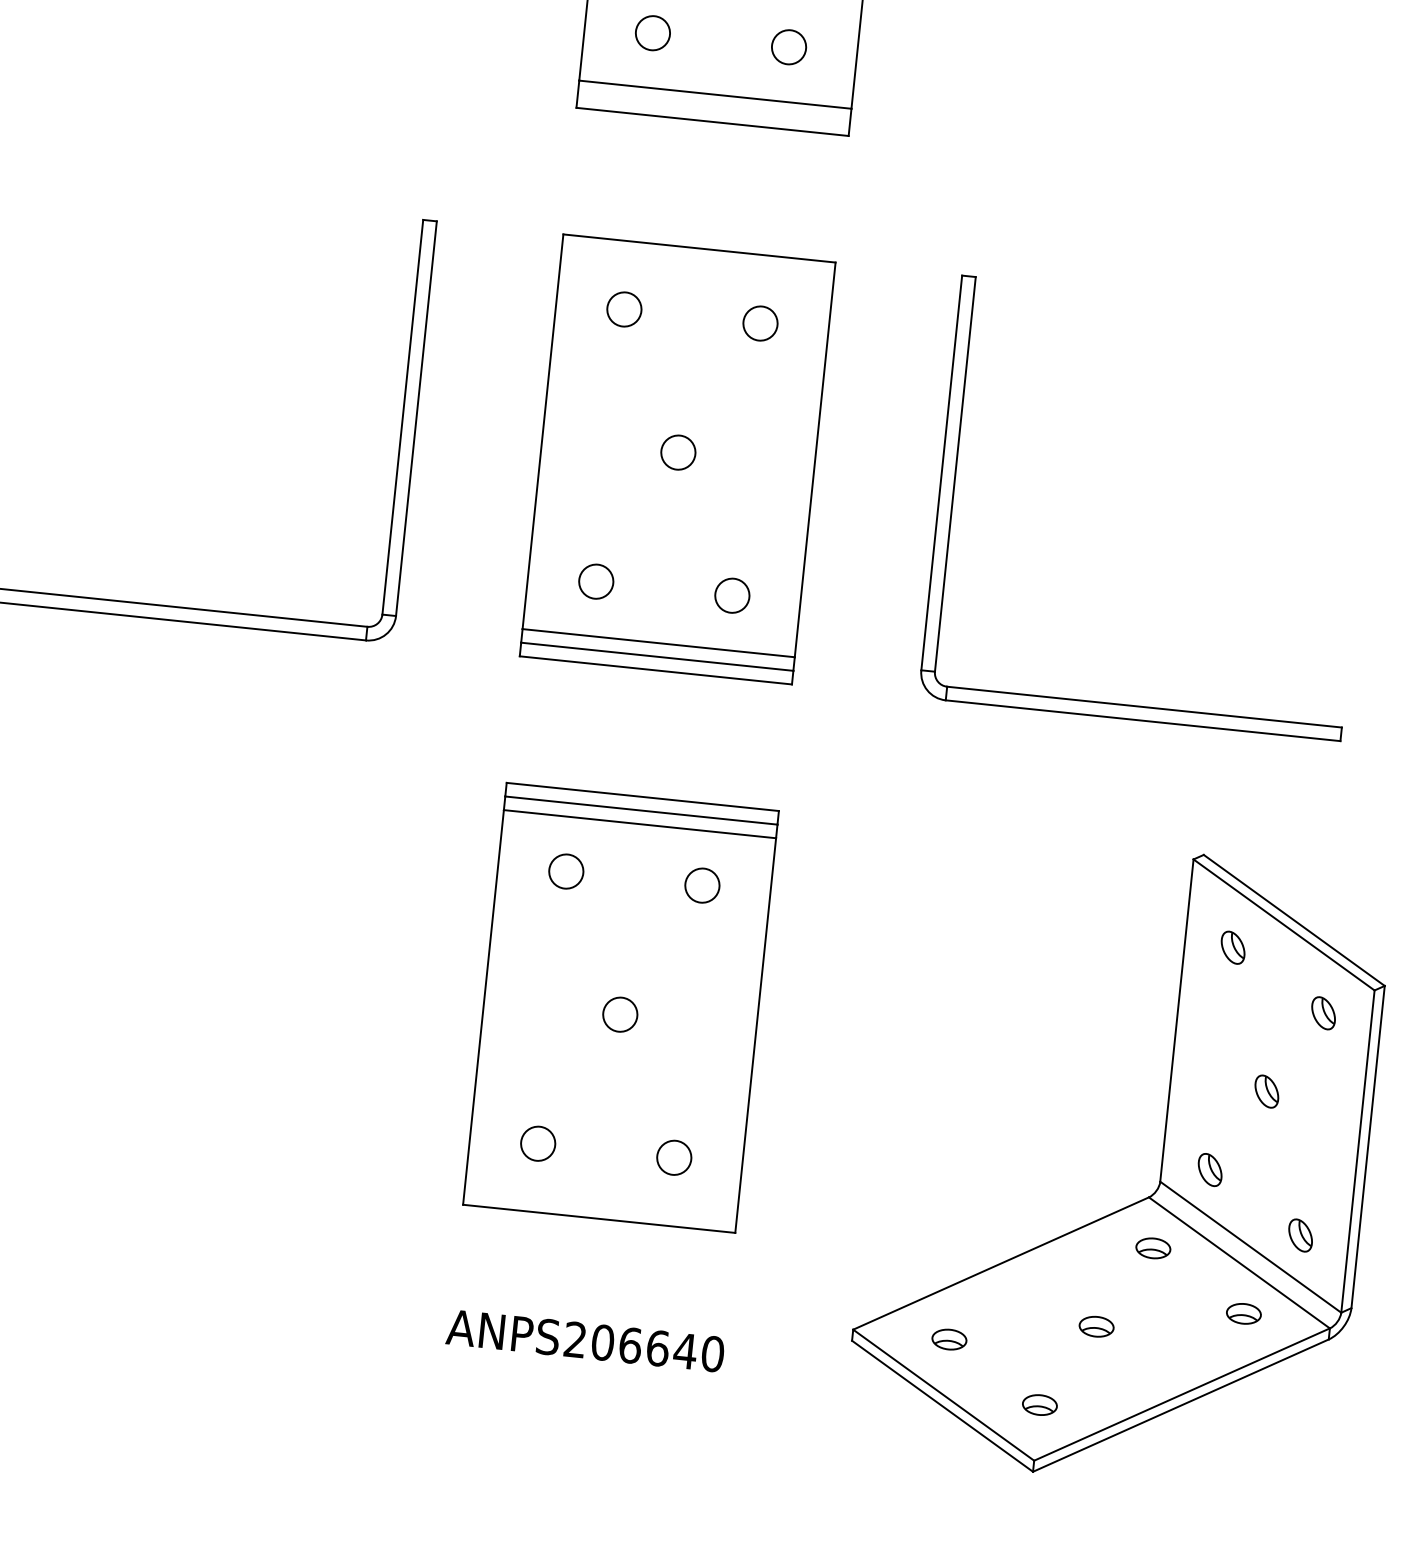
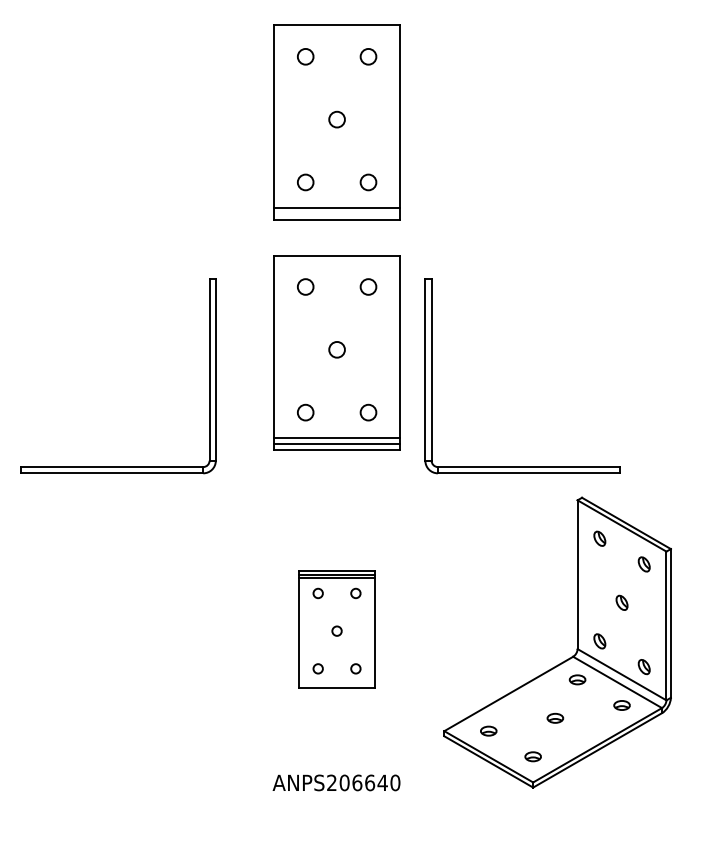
part: (676, 458) -> (336, 352), moved
part: (955, 489) -> (432, 376), moved
part: (619, 1008) -> (336, 629), size x0.6
part: (1140, 1198) -> (569, 657), moved

